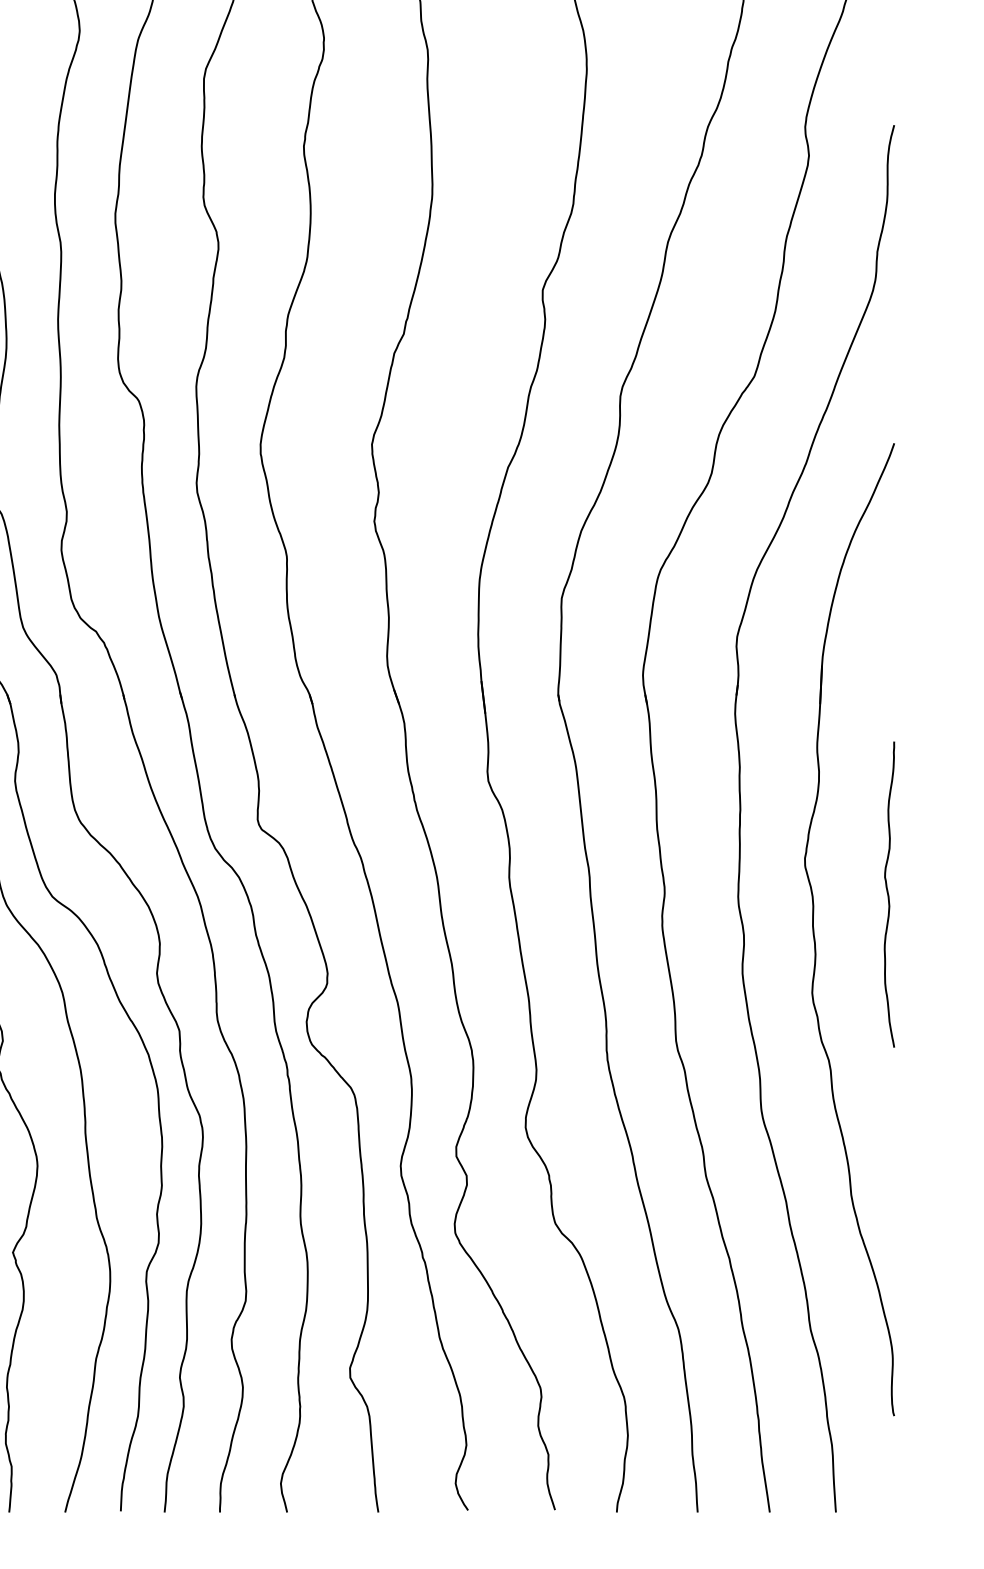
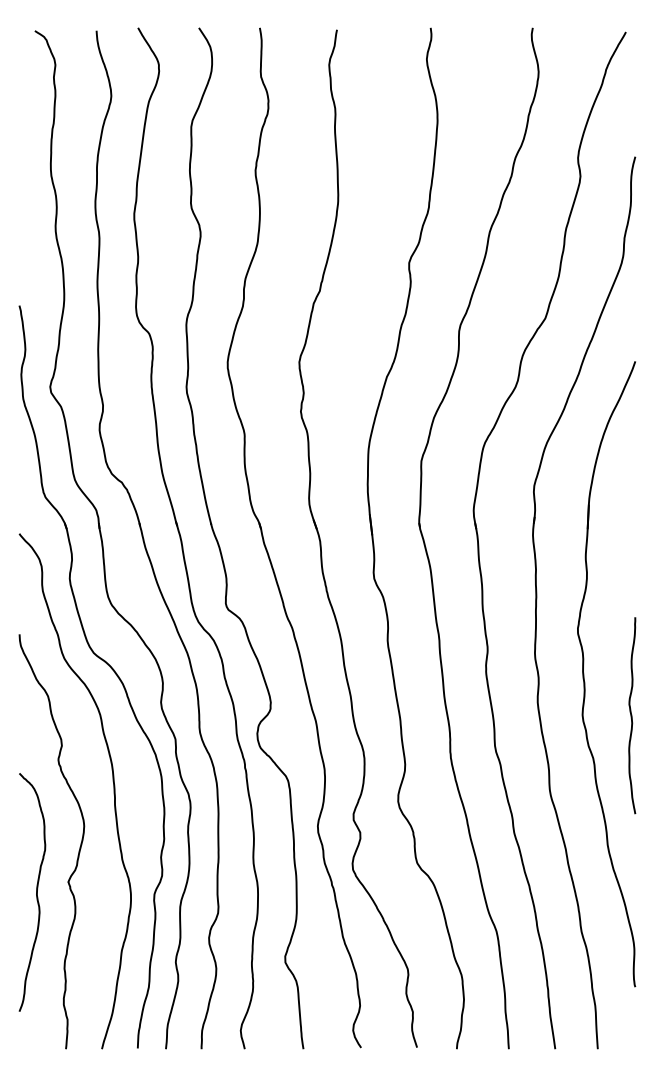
curve: (889, 894) -> (632, 715), moved

